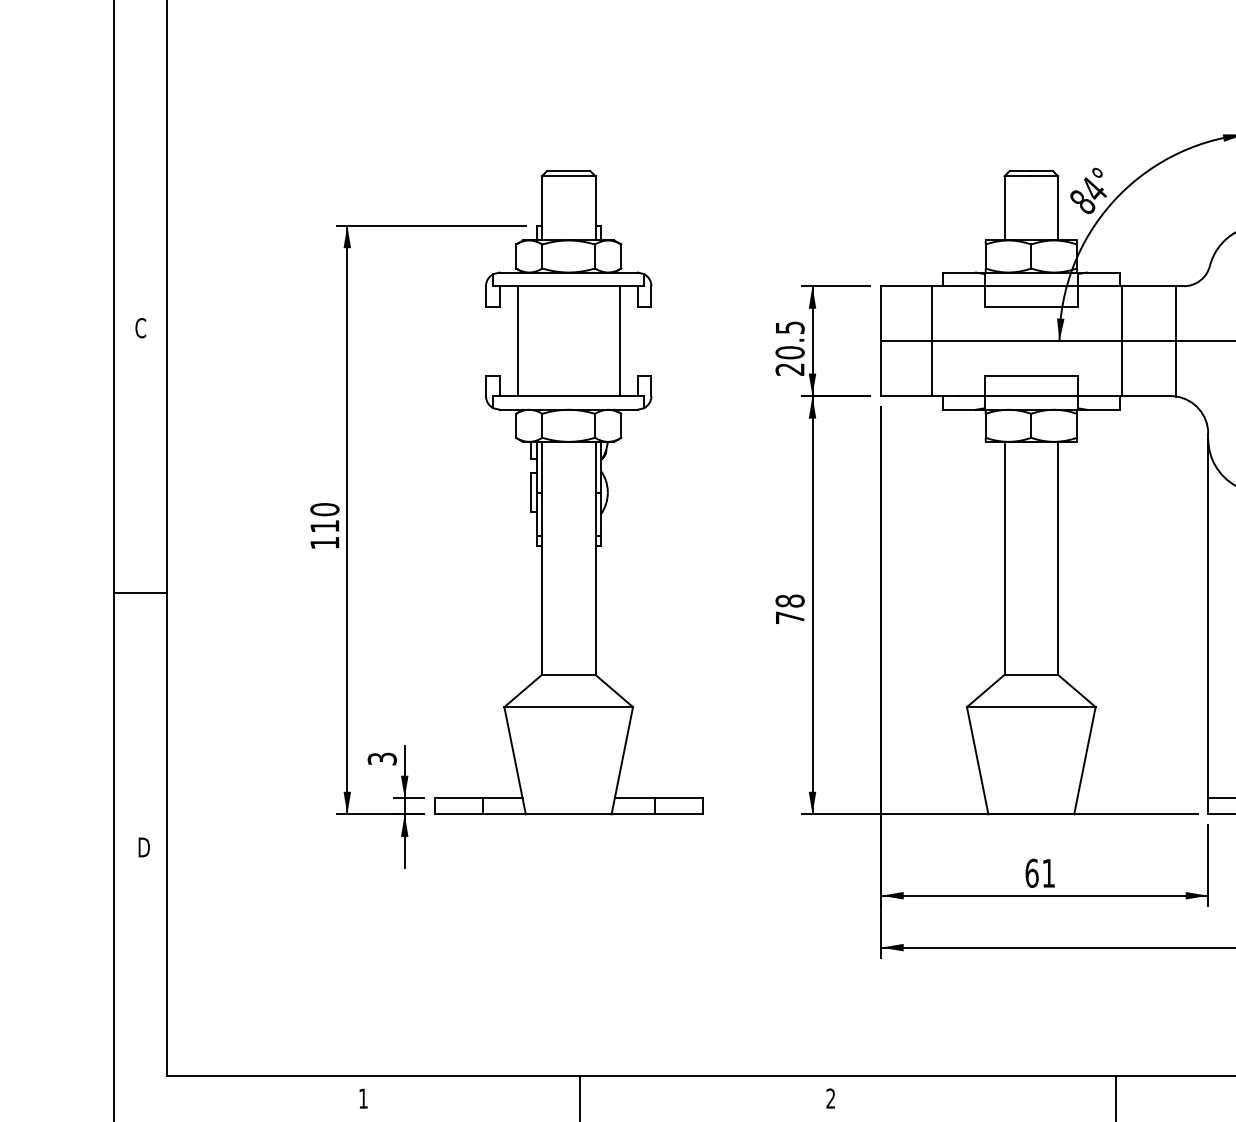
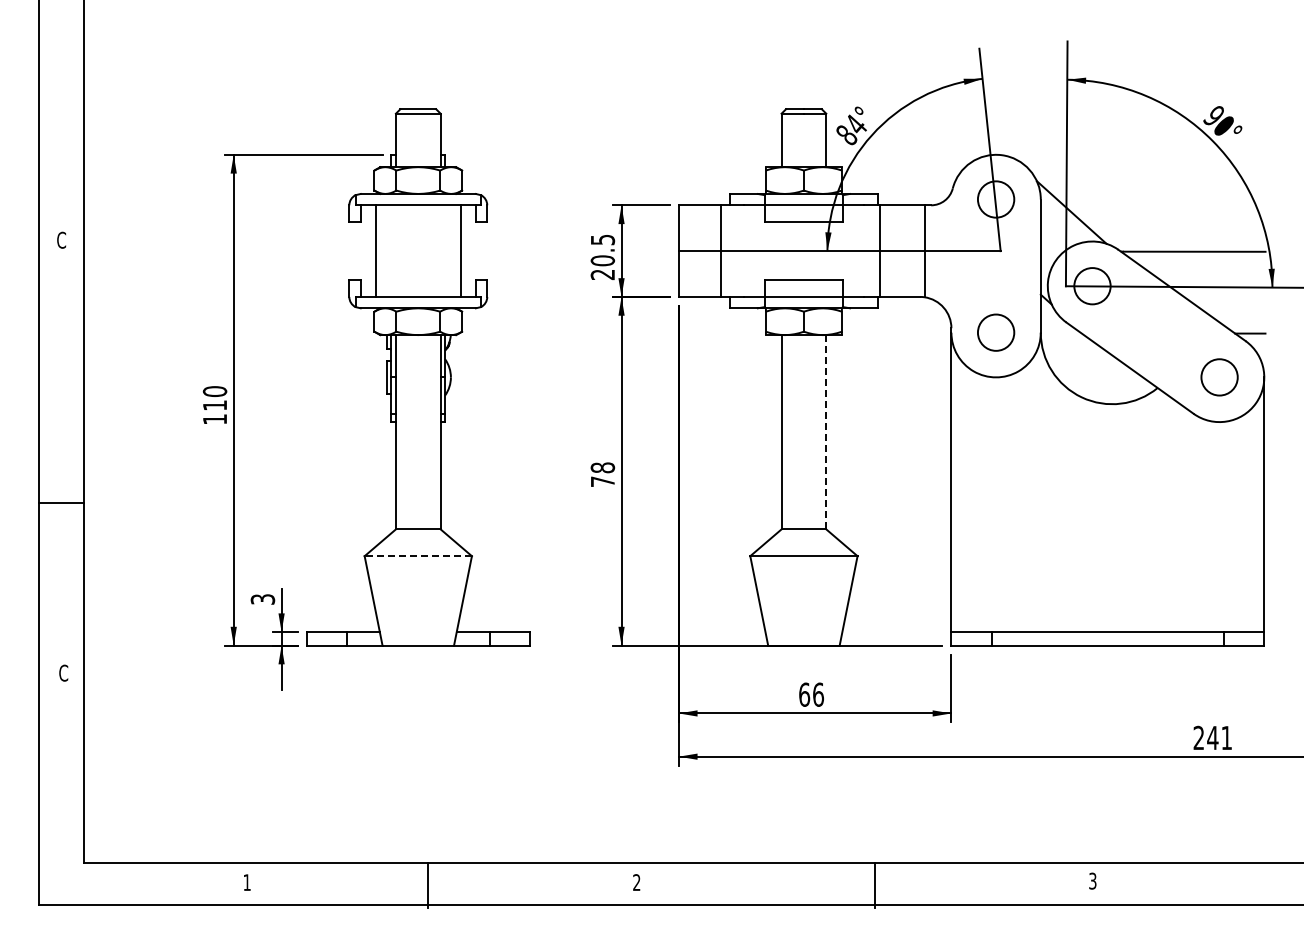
line: (1058, 557) -> (826, 431), solid -> dashed
line: (140, 593) -> (61, 503), moved
line: (568, 707) -> (418, 556), solid -> dashed
text: (144, 846) -> (64, 672), D -> C
text: (1048, 873) -> (818, 694), 61 -> 66

